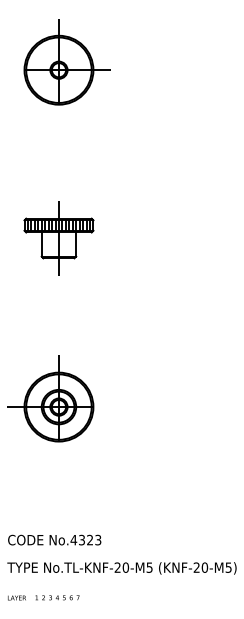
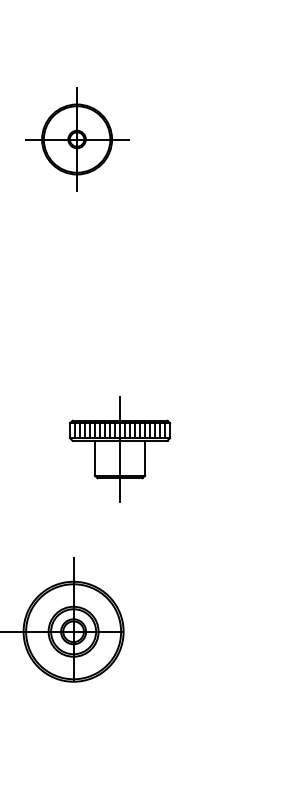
part: (66, 62) -> (84, 131), size x0.7
part: (58, 238) -> (119, 449), moved

